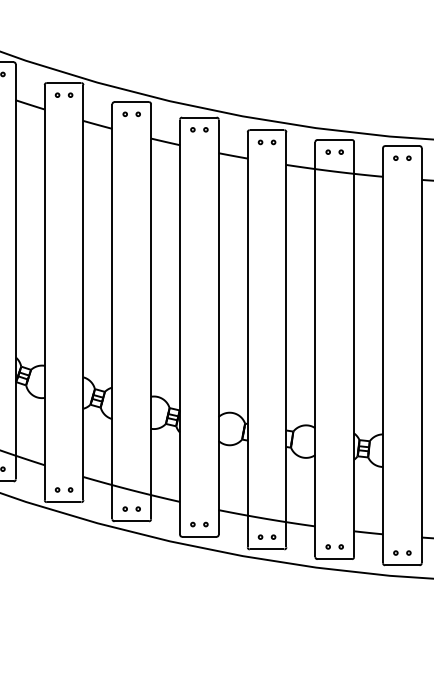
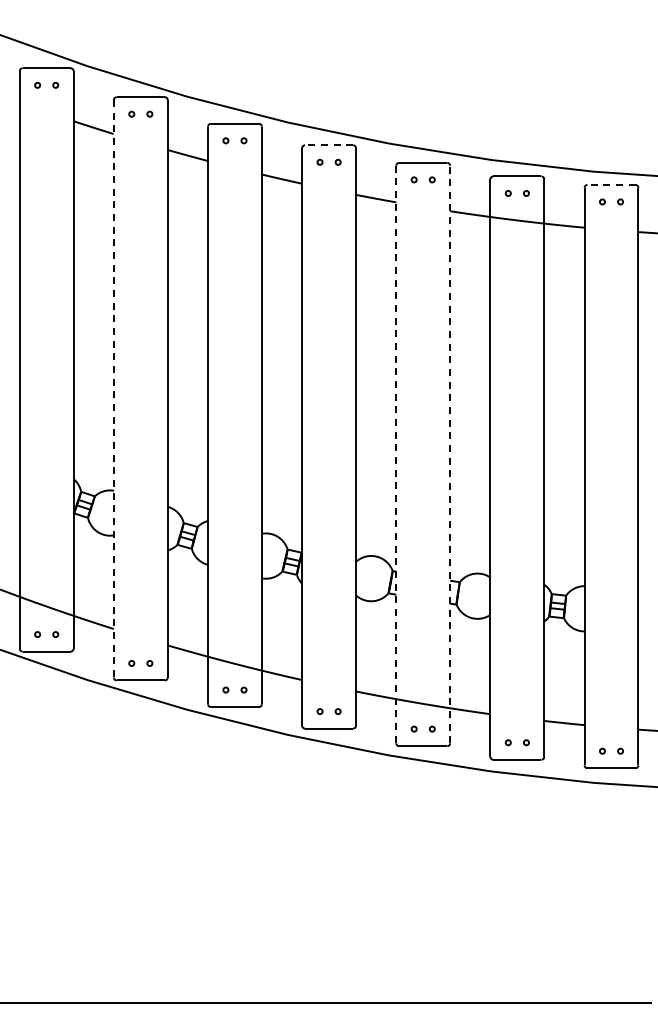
line: (198, 117) -> (328, 145), solid -> dashed
line: (402, 146) -> (611, 185), solid -> dashed
line: (44, 292) -> (113, 388), solid -> dashed
line: (247, 339) -> (396, 454), solid -> dashed
line: (286, 339) -> (450, 454), solid -> dashed

